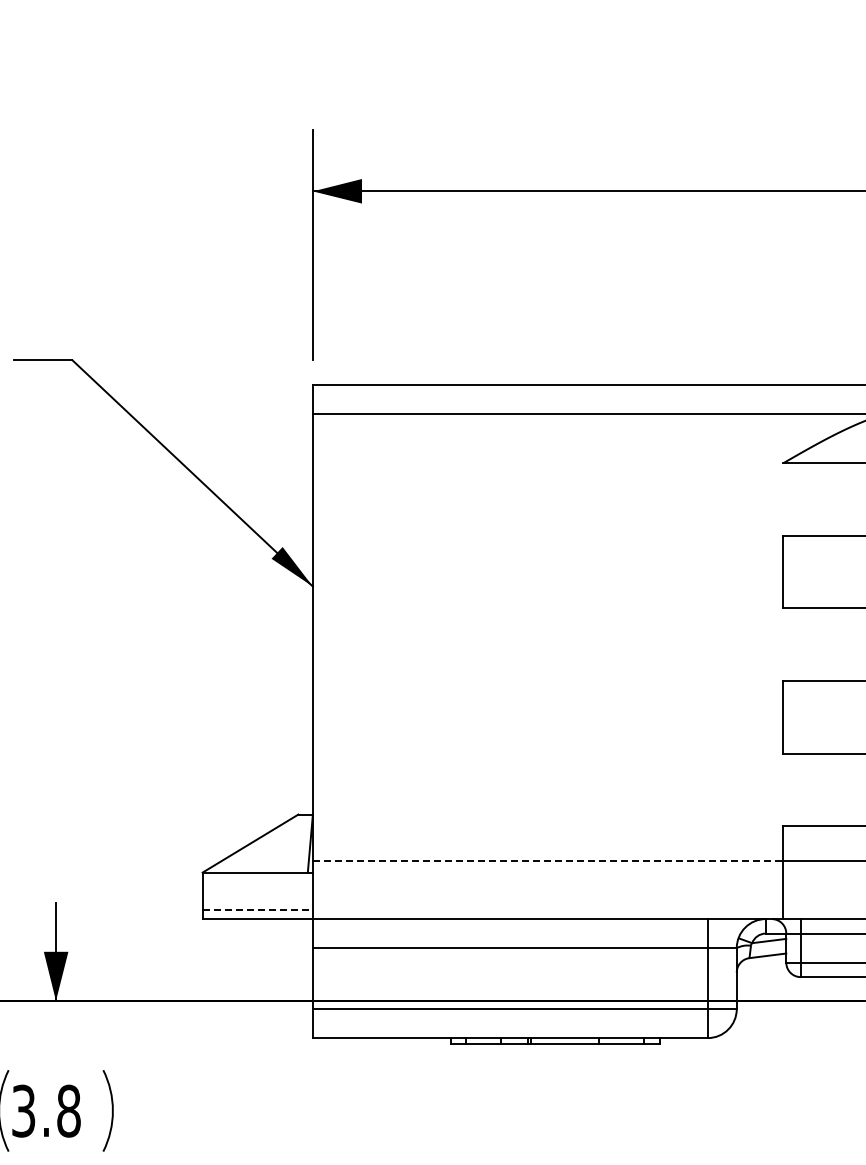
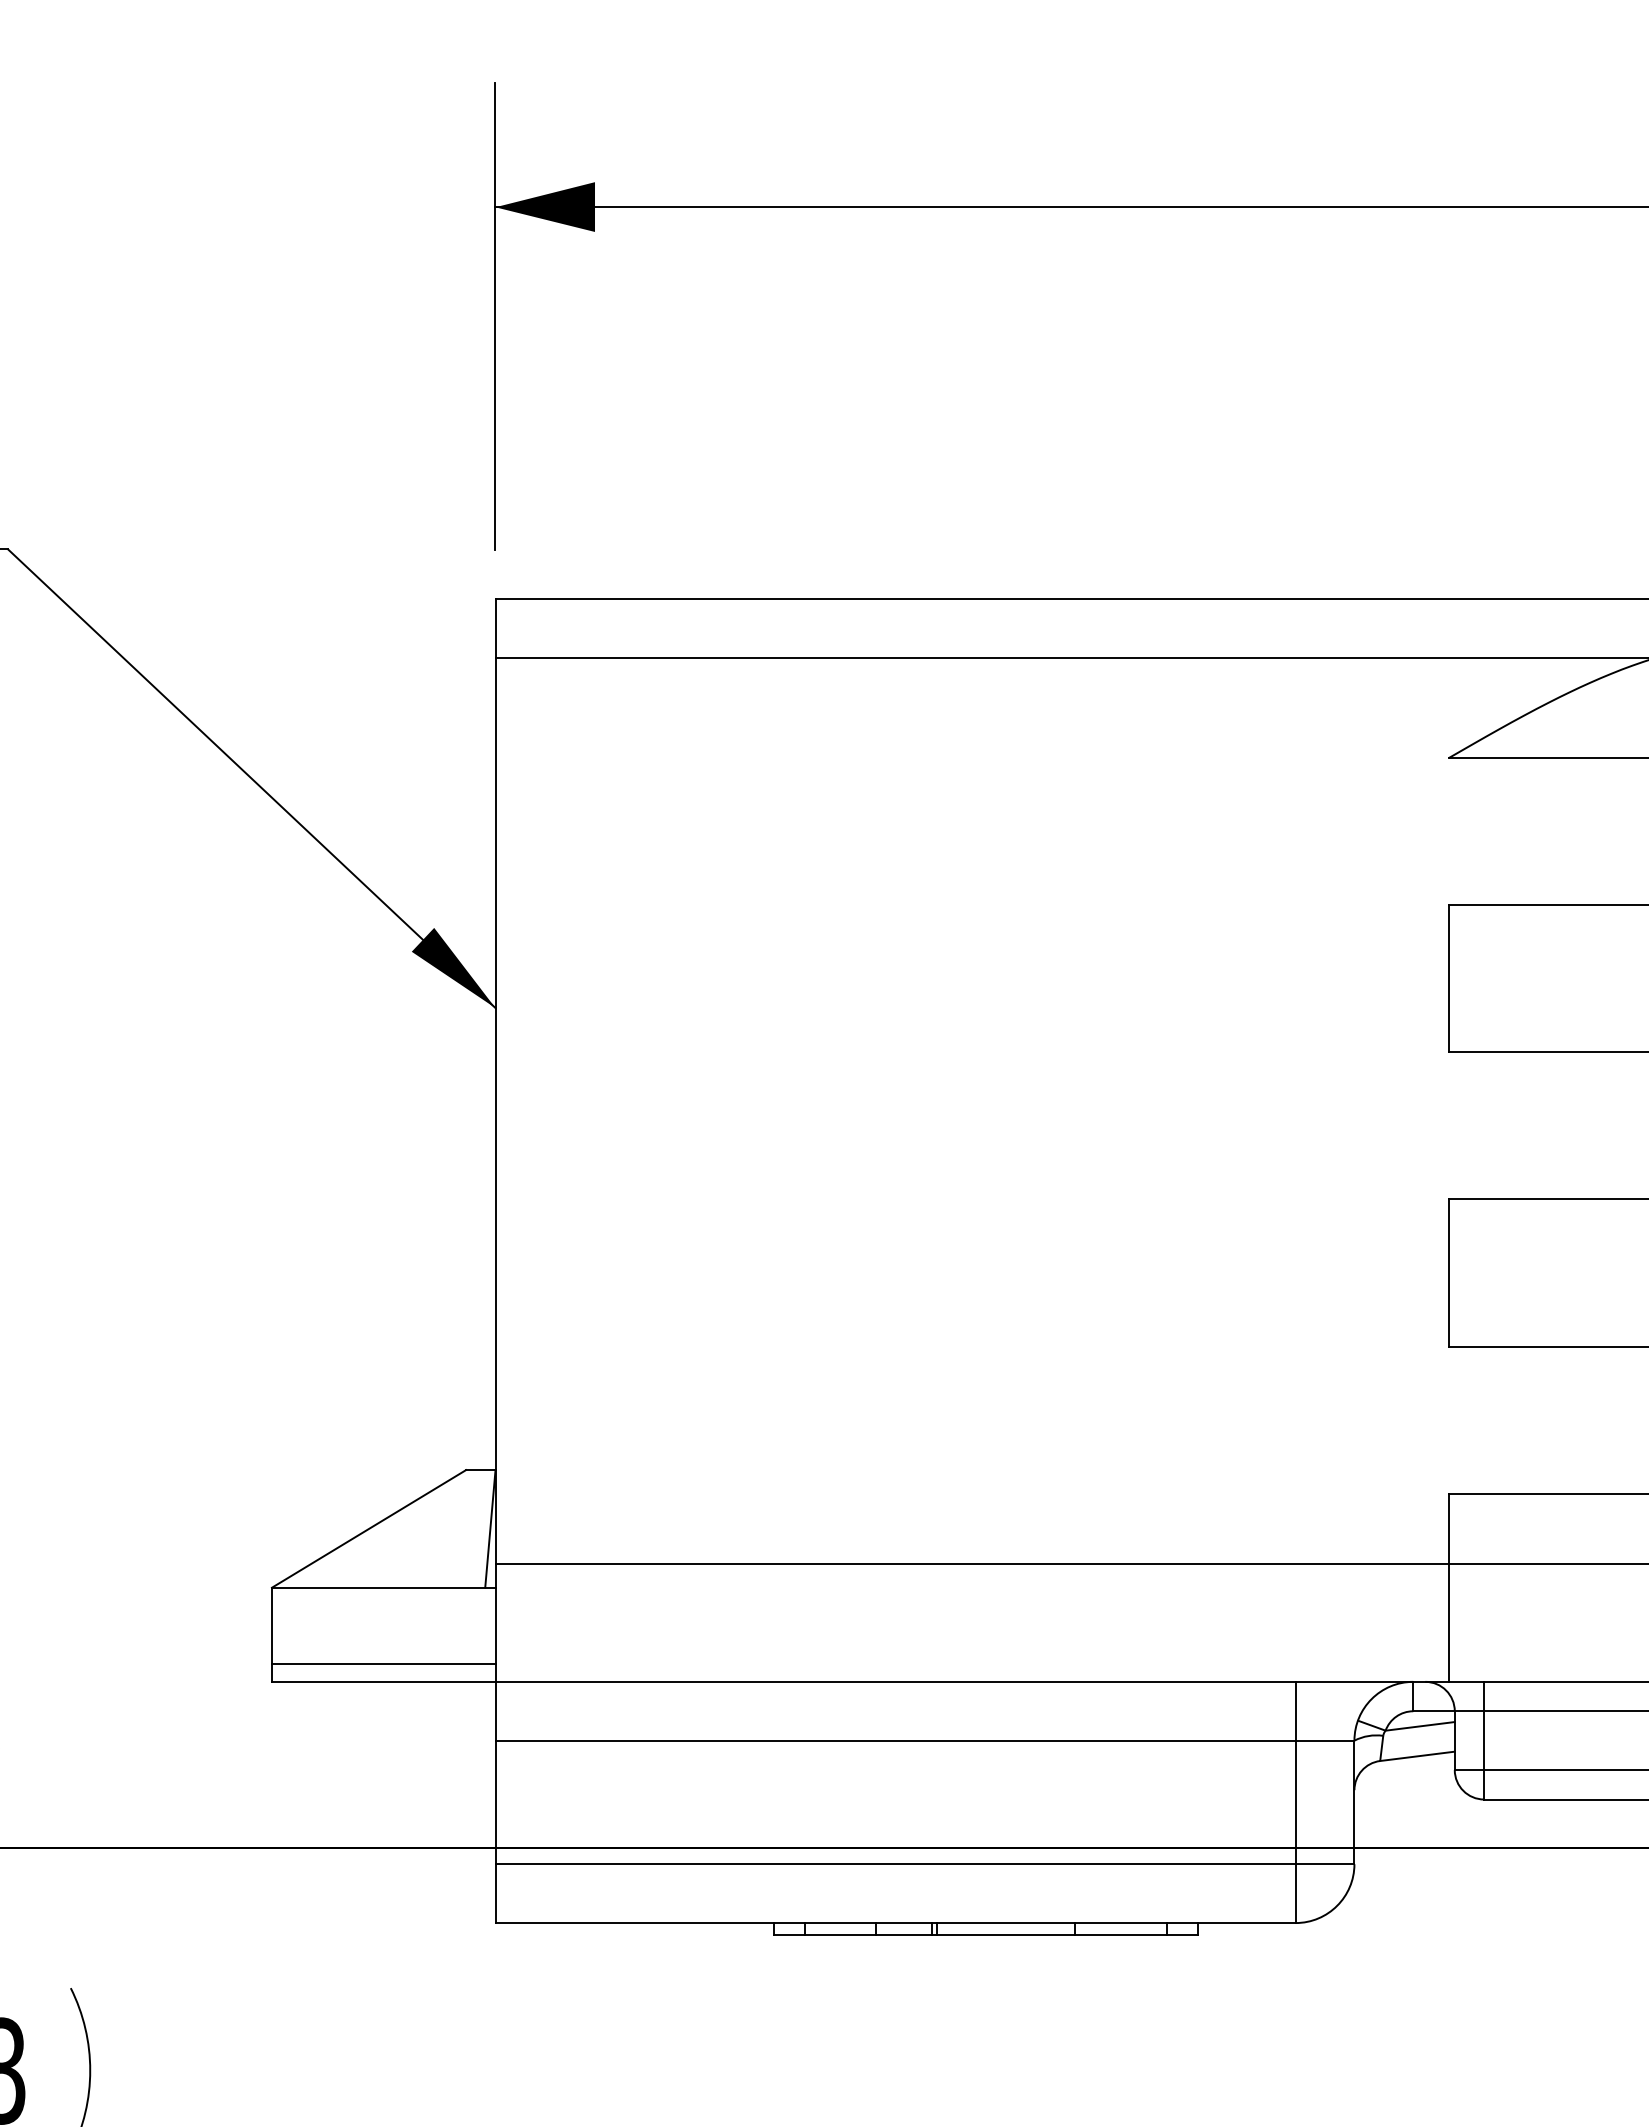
line: (548, 861) -> (972, 1565), dashed -> solid
line: (258, 910) -> (385, 1664), dashed -> solid

